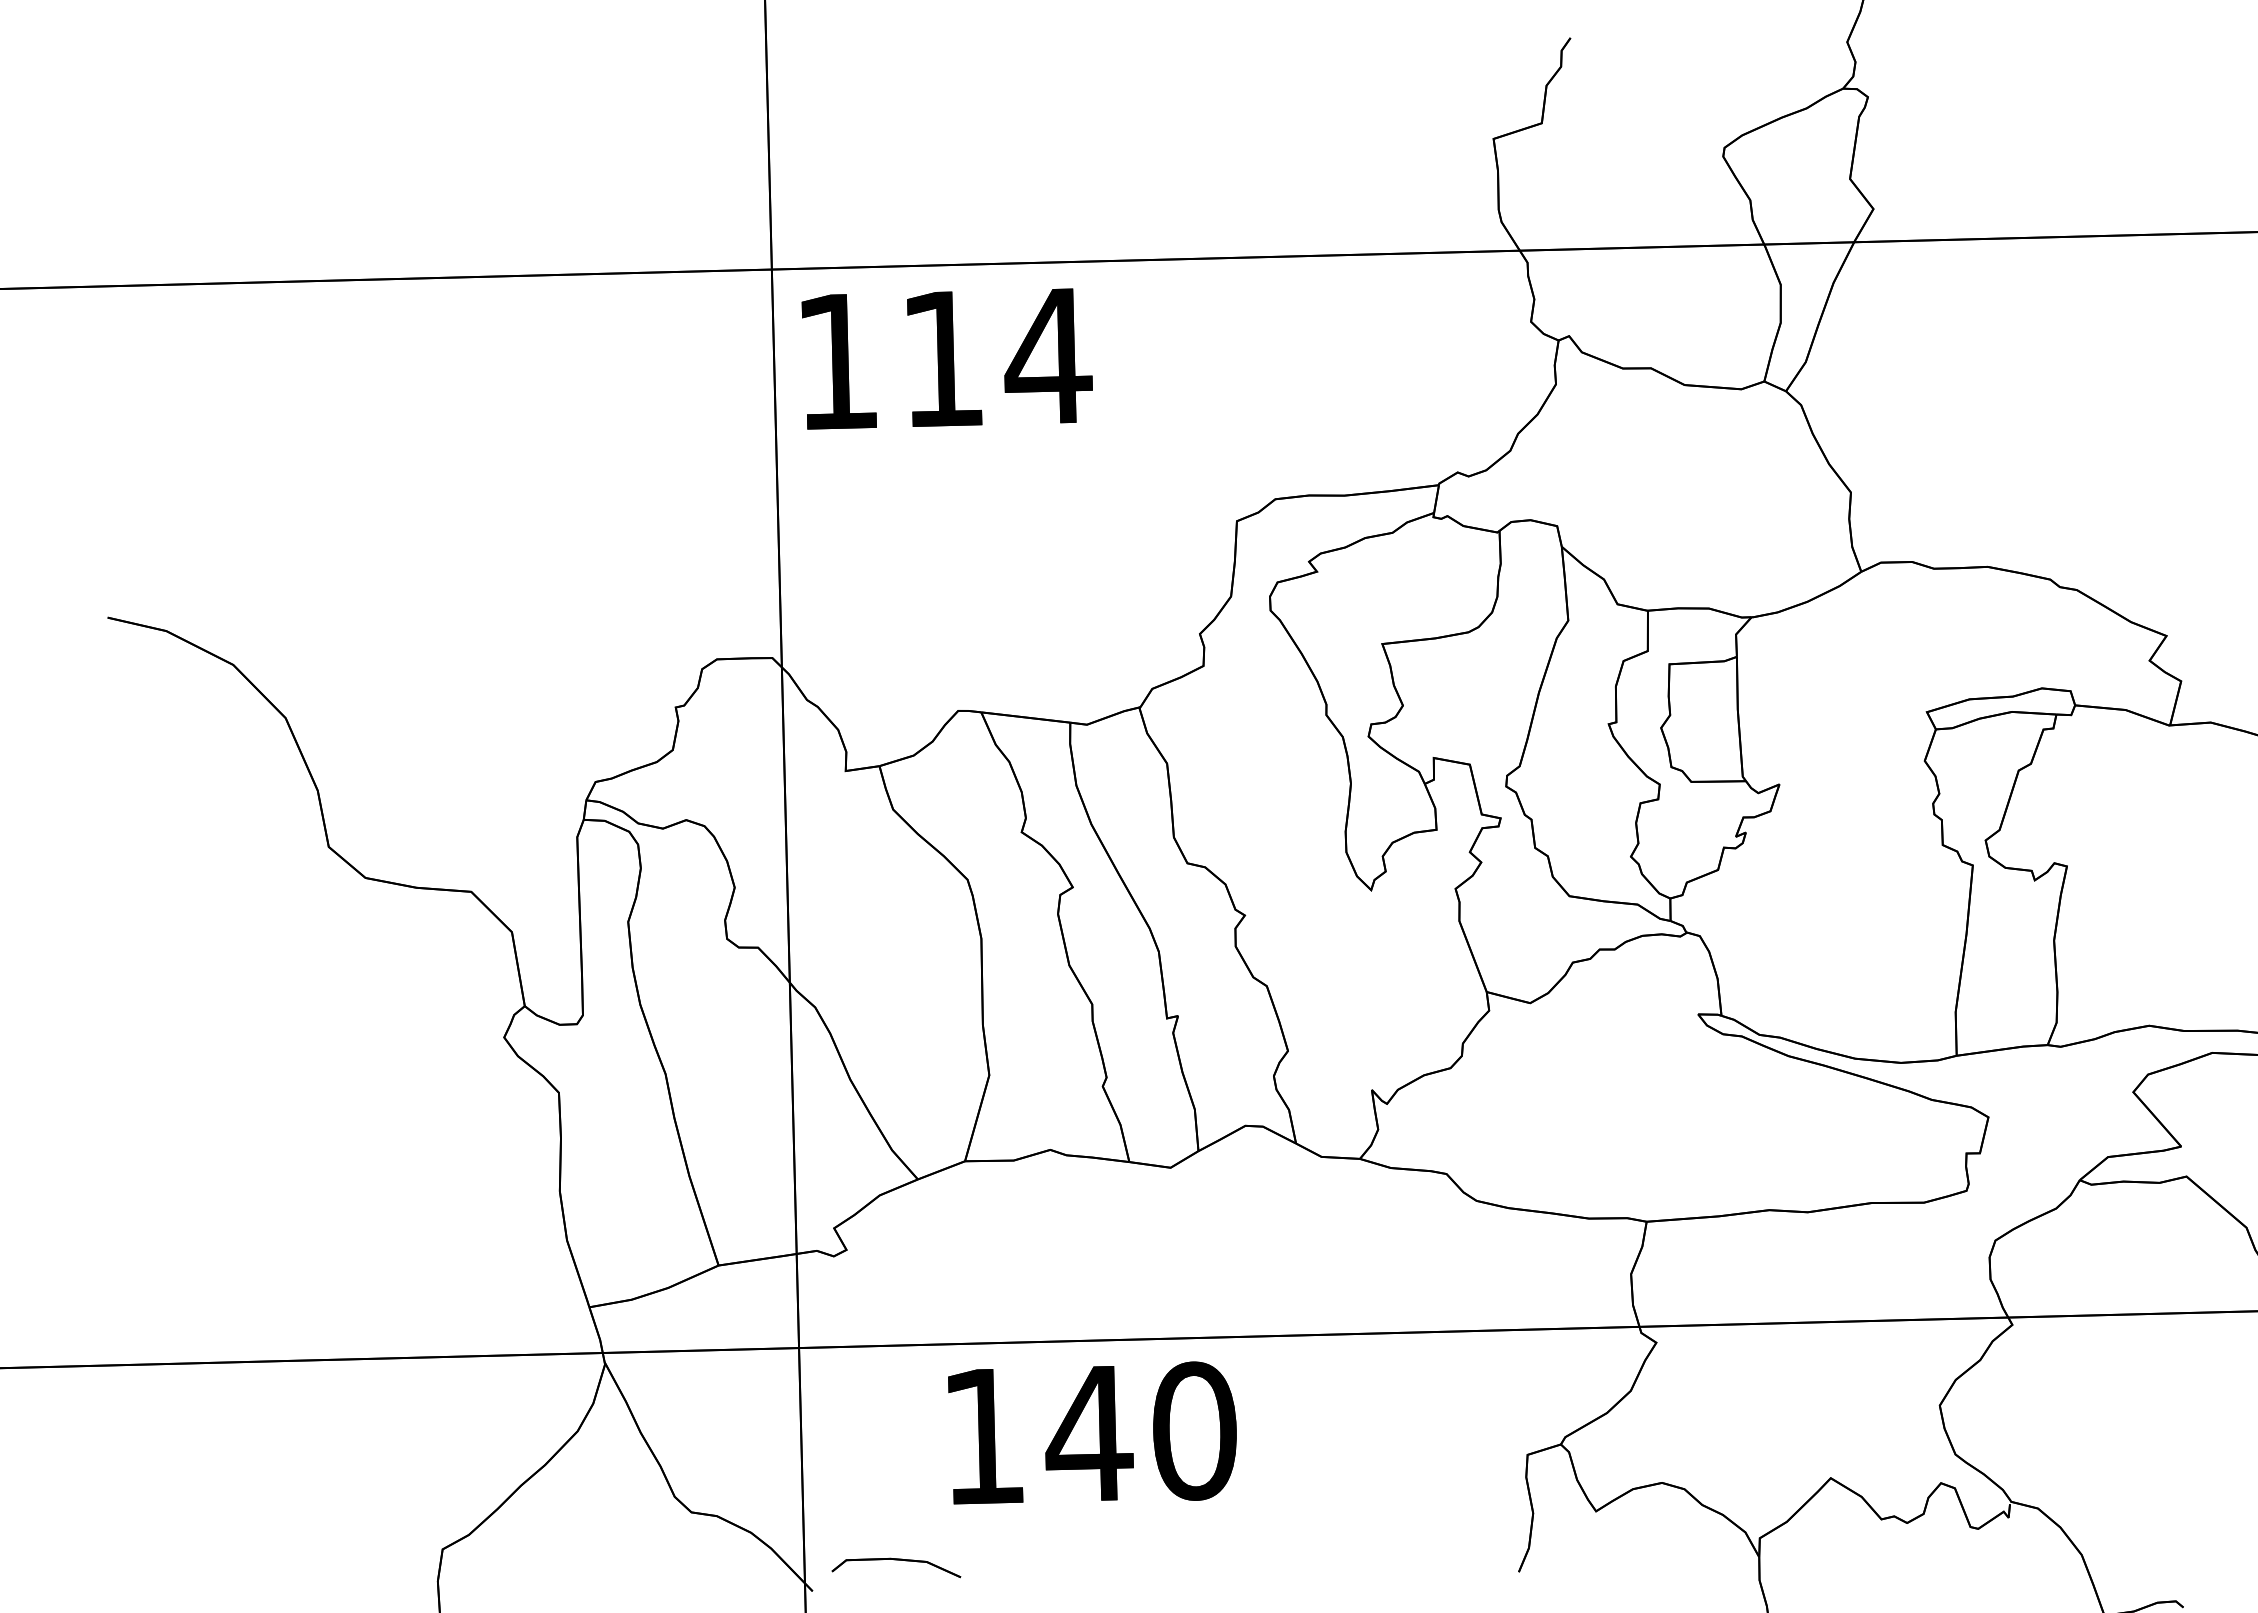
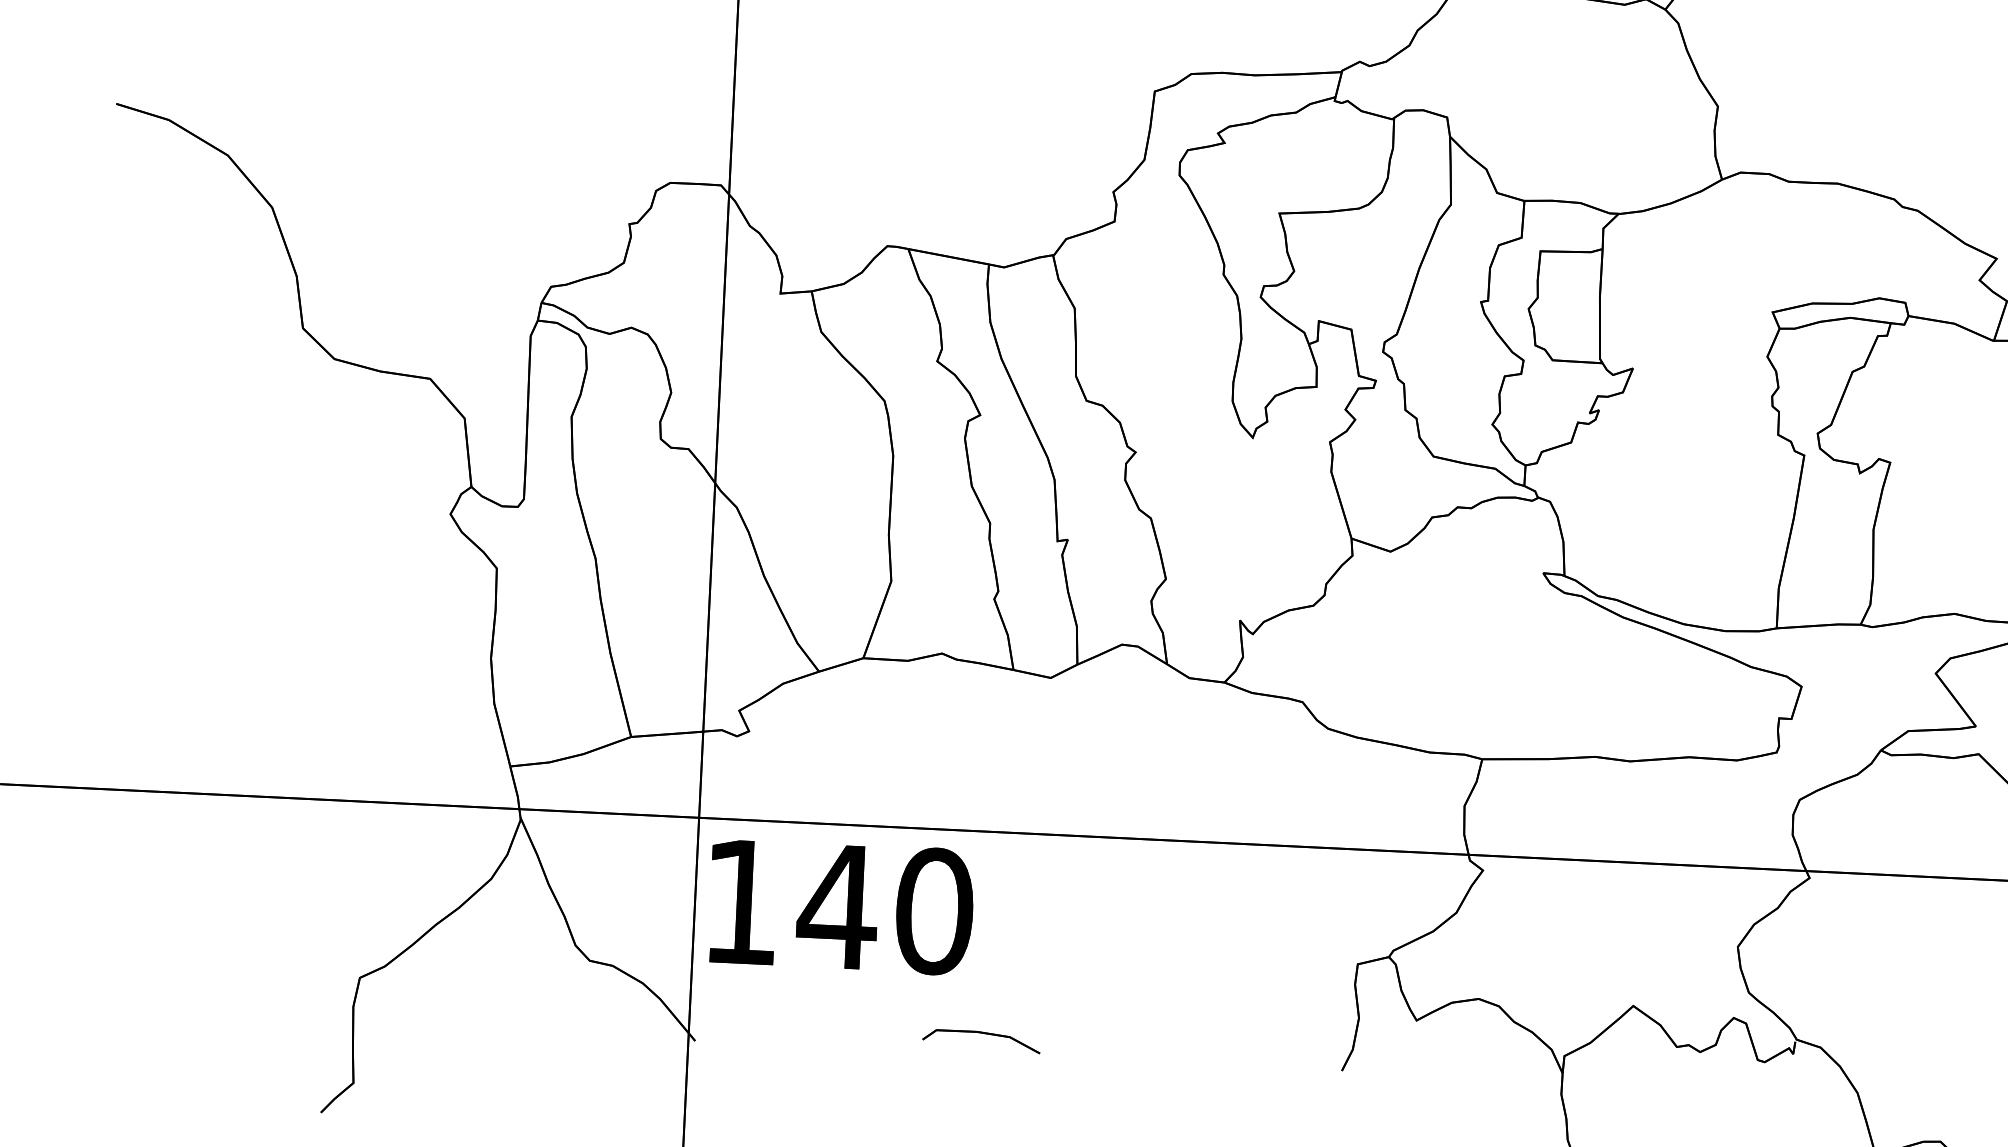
text: (1092, 1432) -> (841, 905), moved
part: (896, 1560) -> (982, 1033), moved

